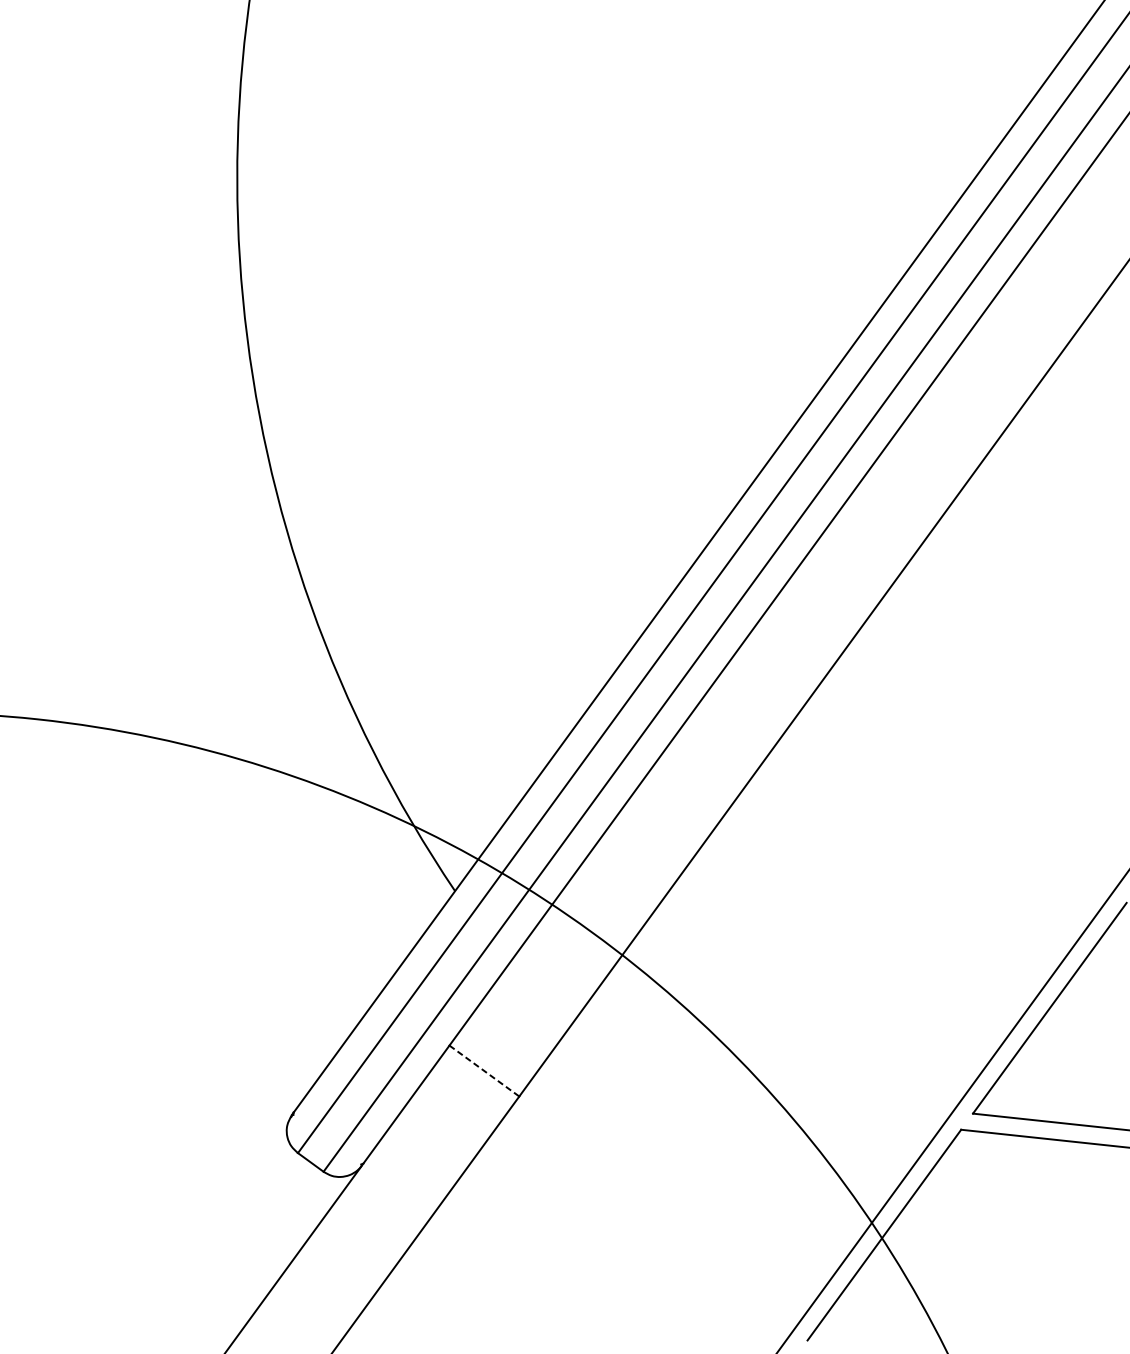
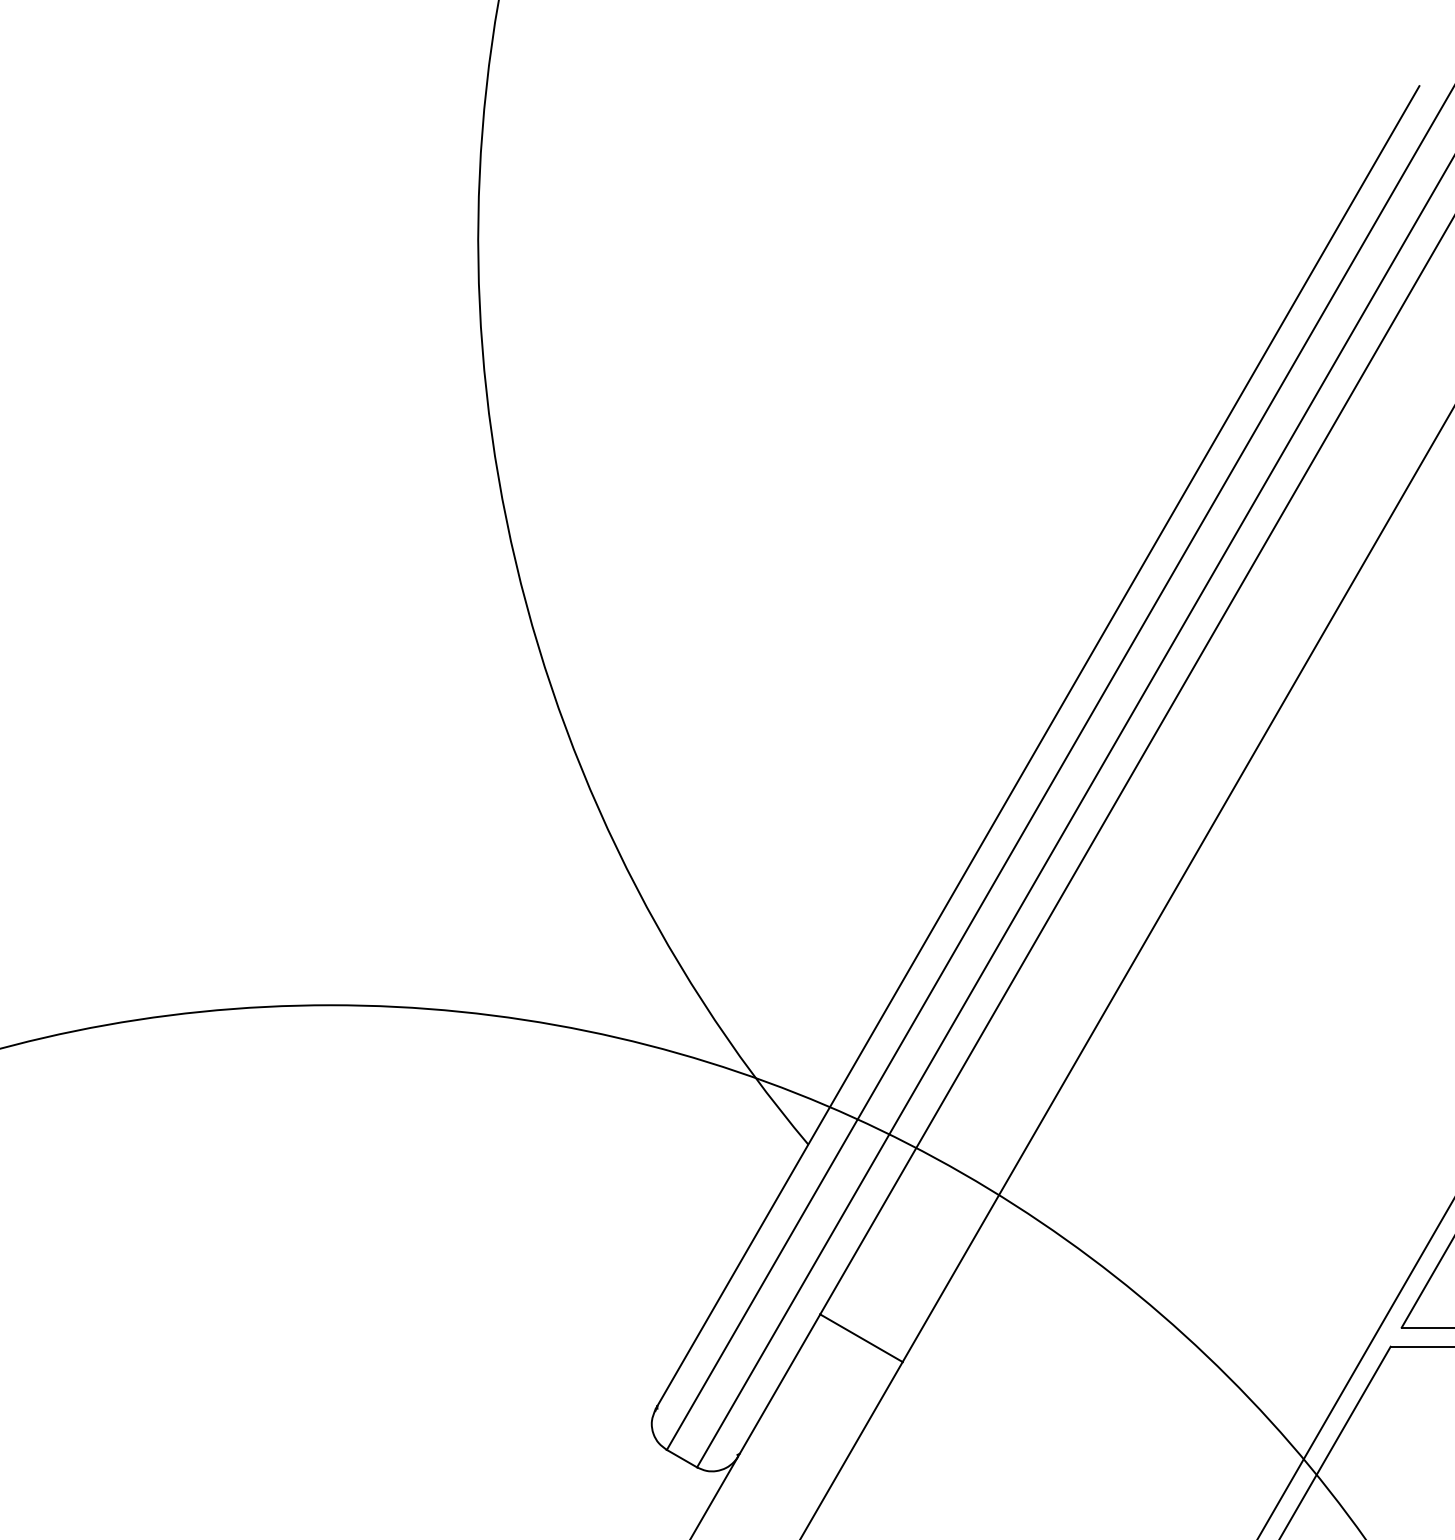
line: (484, 1071) -> (861, 1338), dashed -> solid

